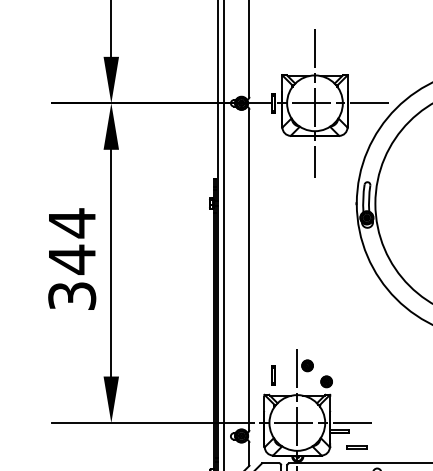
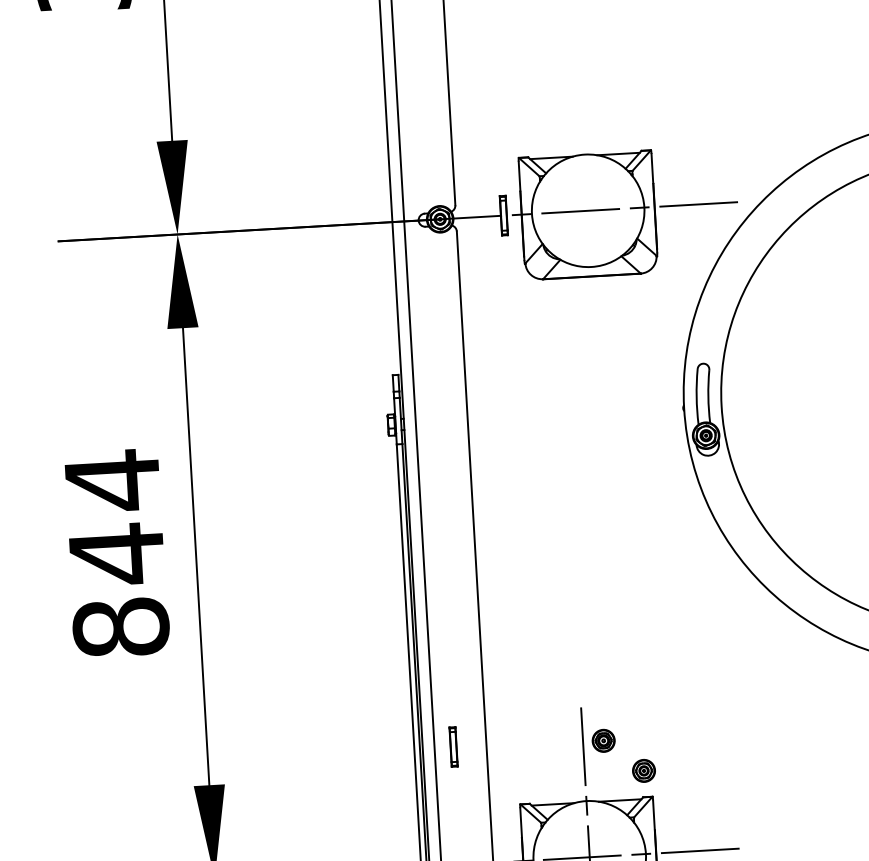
line: (314, 102) -> (587, 209), removed
text: (72, 295) -> (121, 626), 344 -> 844
line: (272, 375) -> (452, 746), moved

